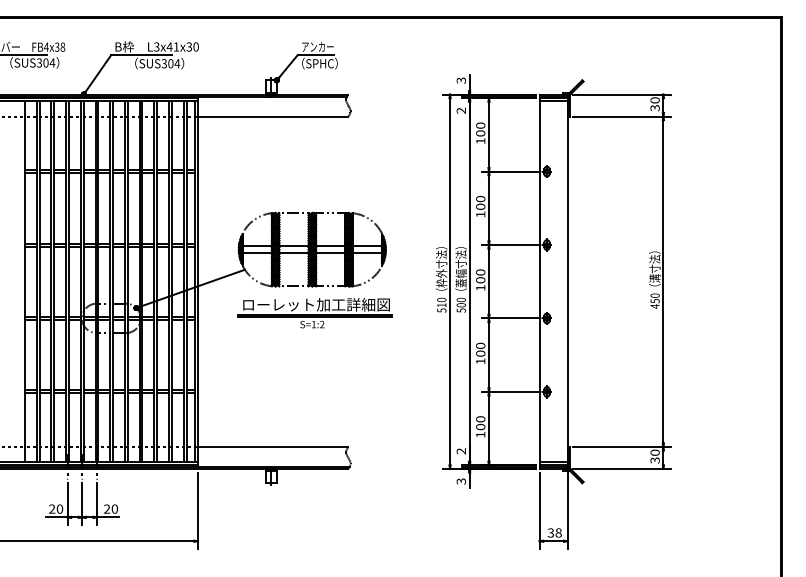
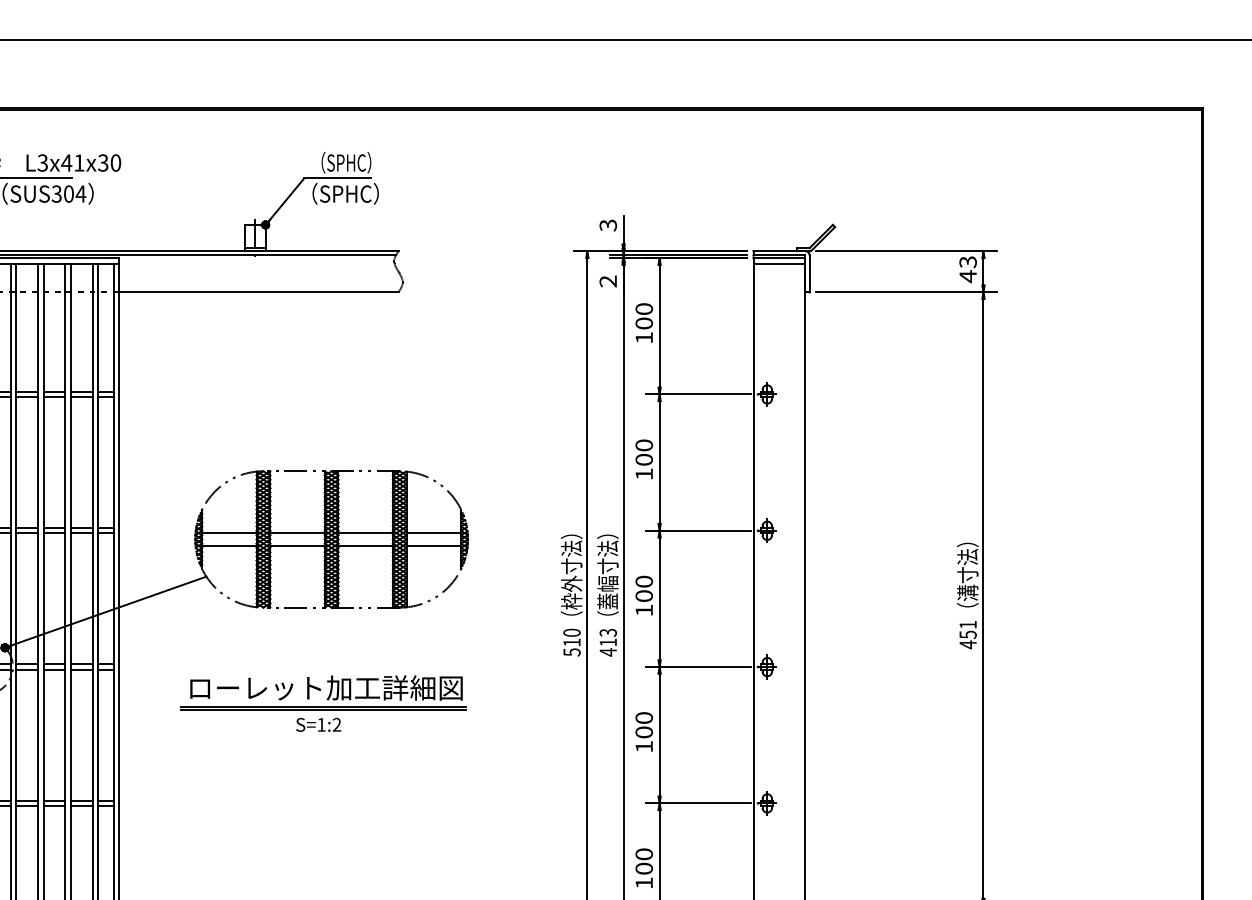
text: (317, 46) -> (341, 162), アンカー -> （SPHC）
text: (654, 104) -> (966, 269), 30 -> 43
text: (654, 295) -> (966, 624), 450 -> 451
text: (460, 304) -> (606, 641), 500 -> 413
part: (314, 313) -> (322, 704), moved

